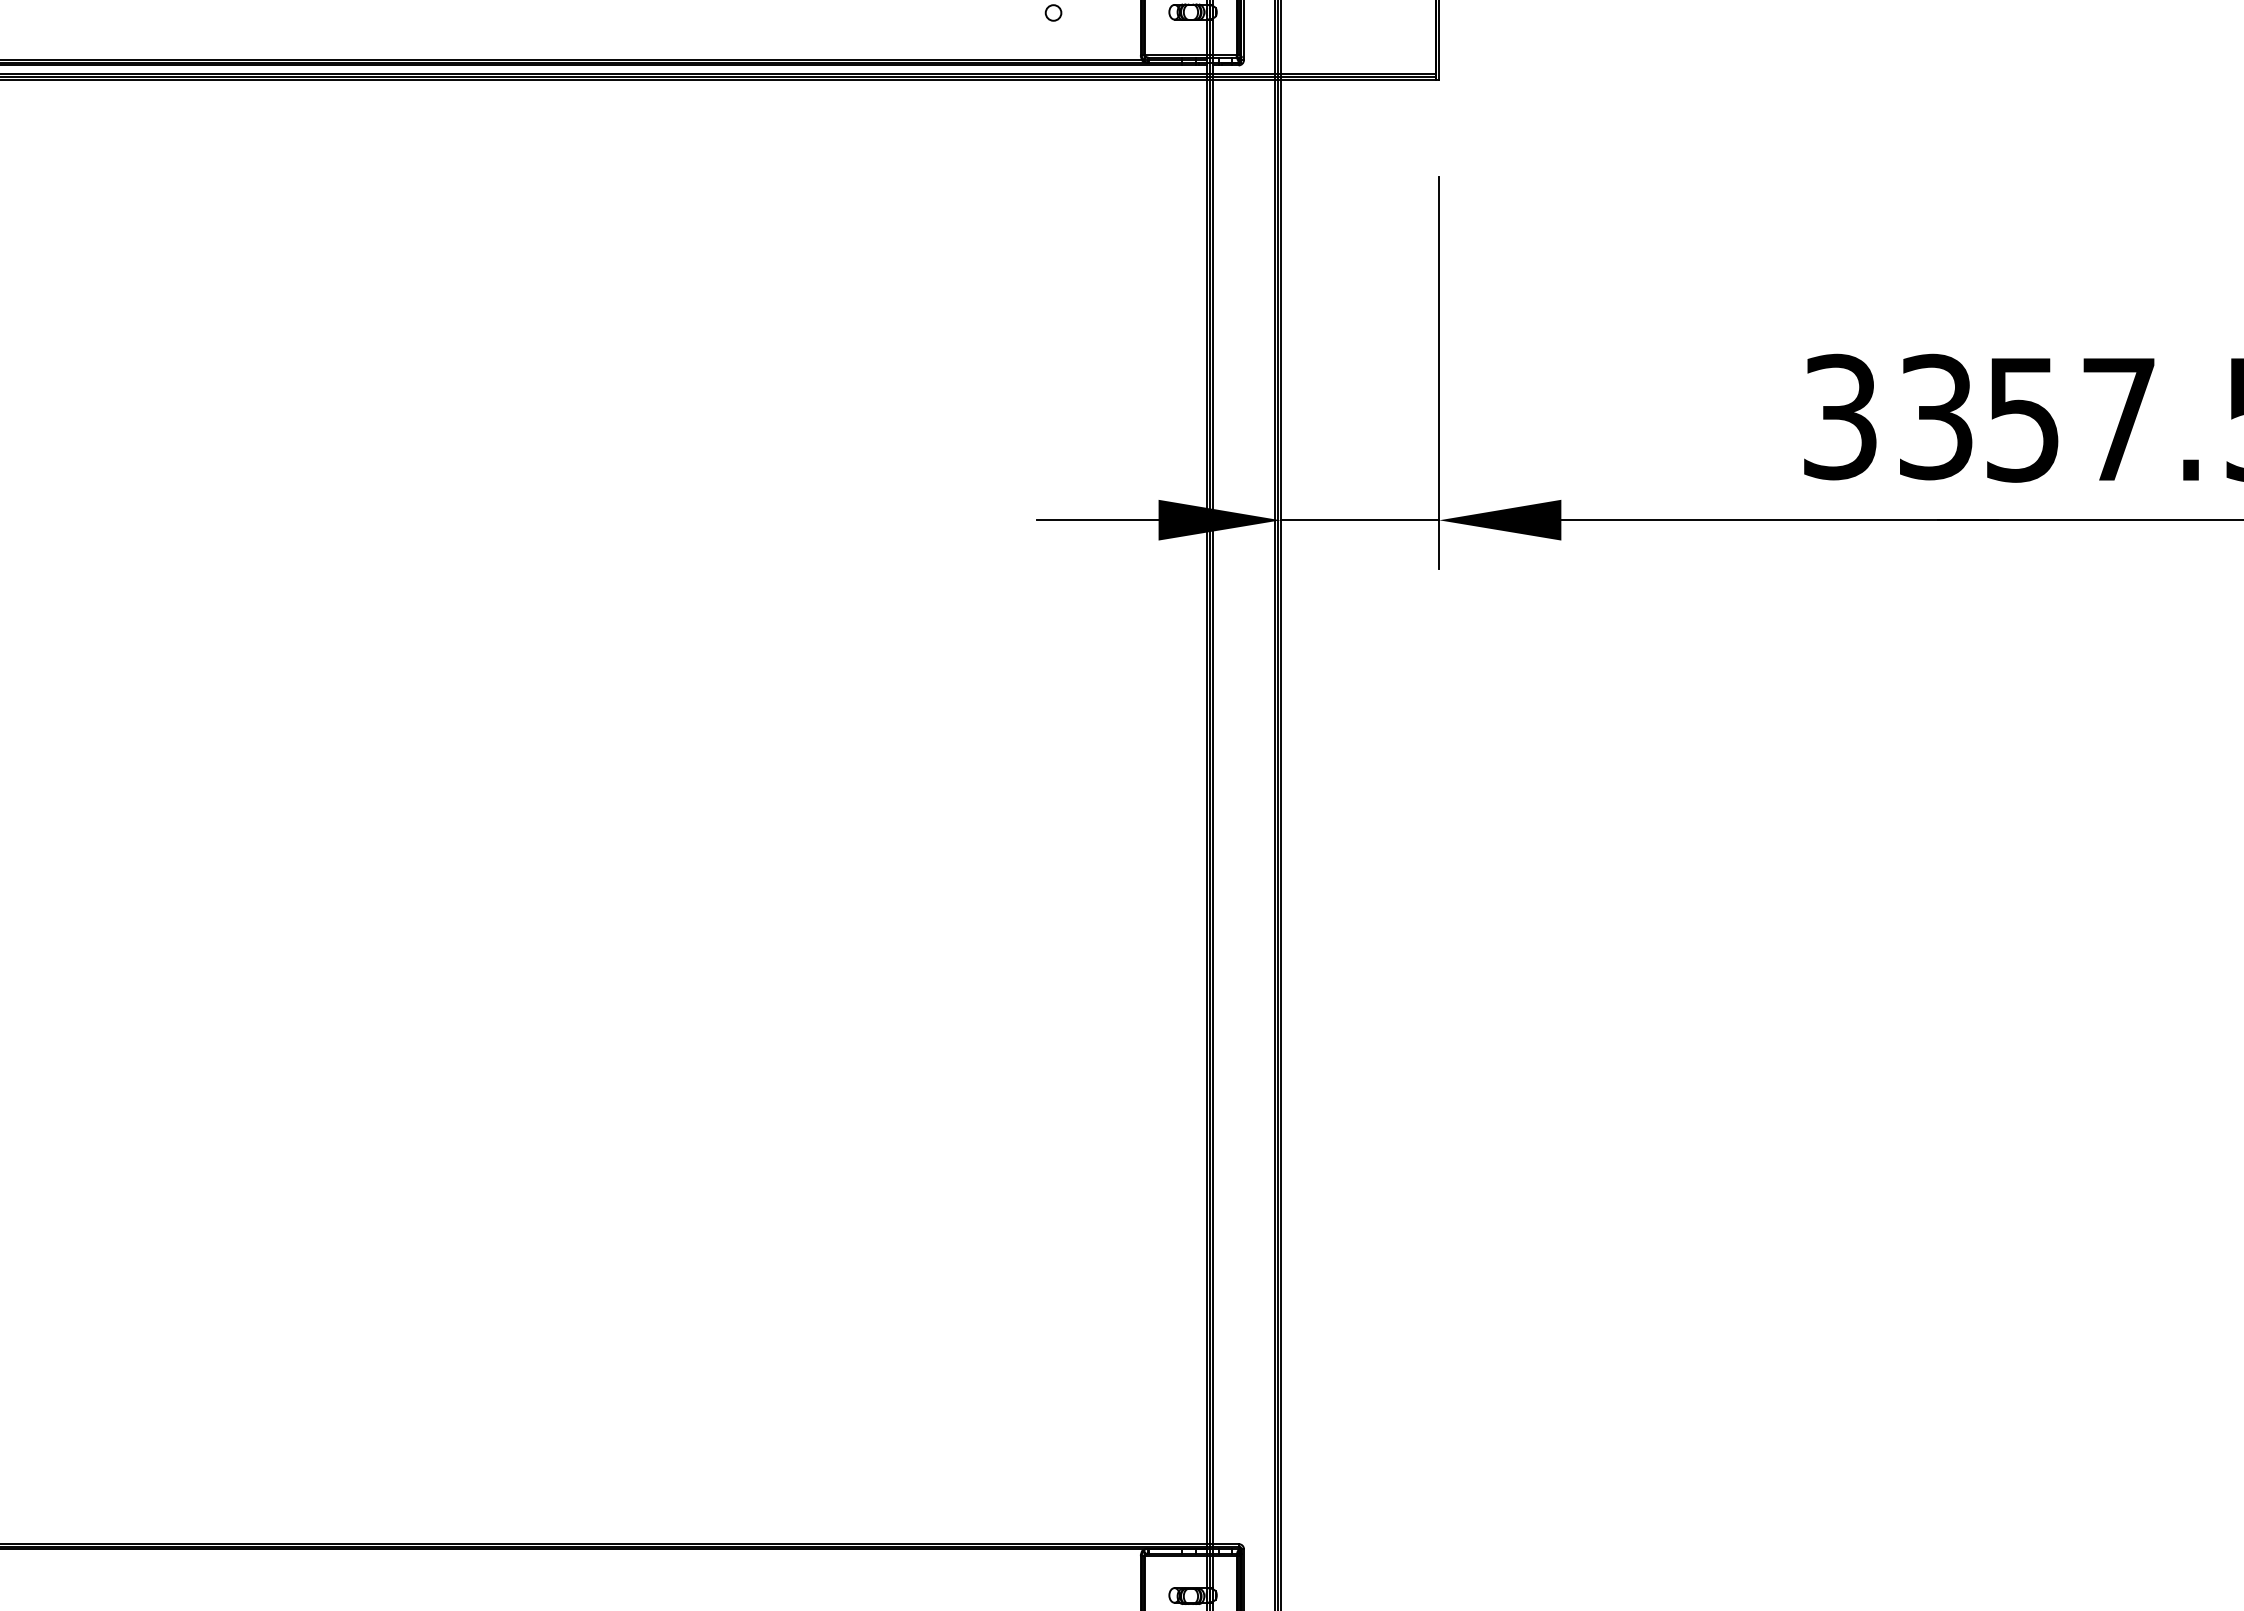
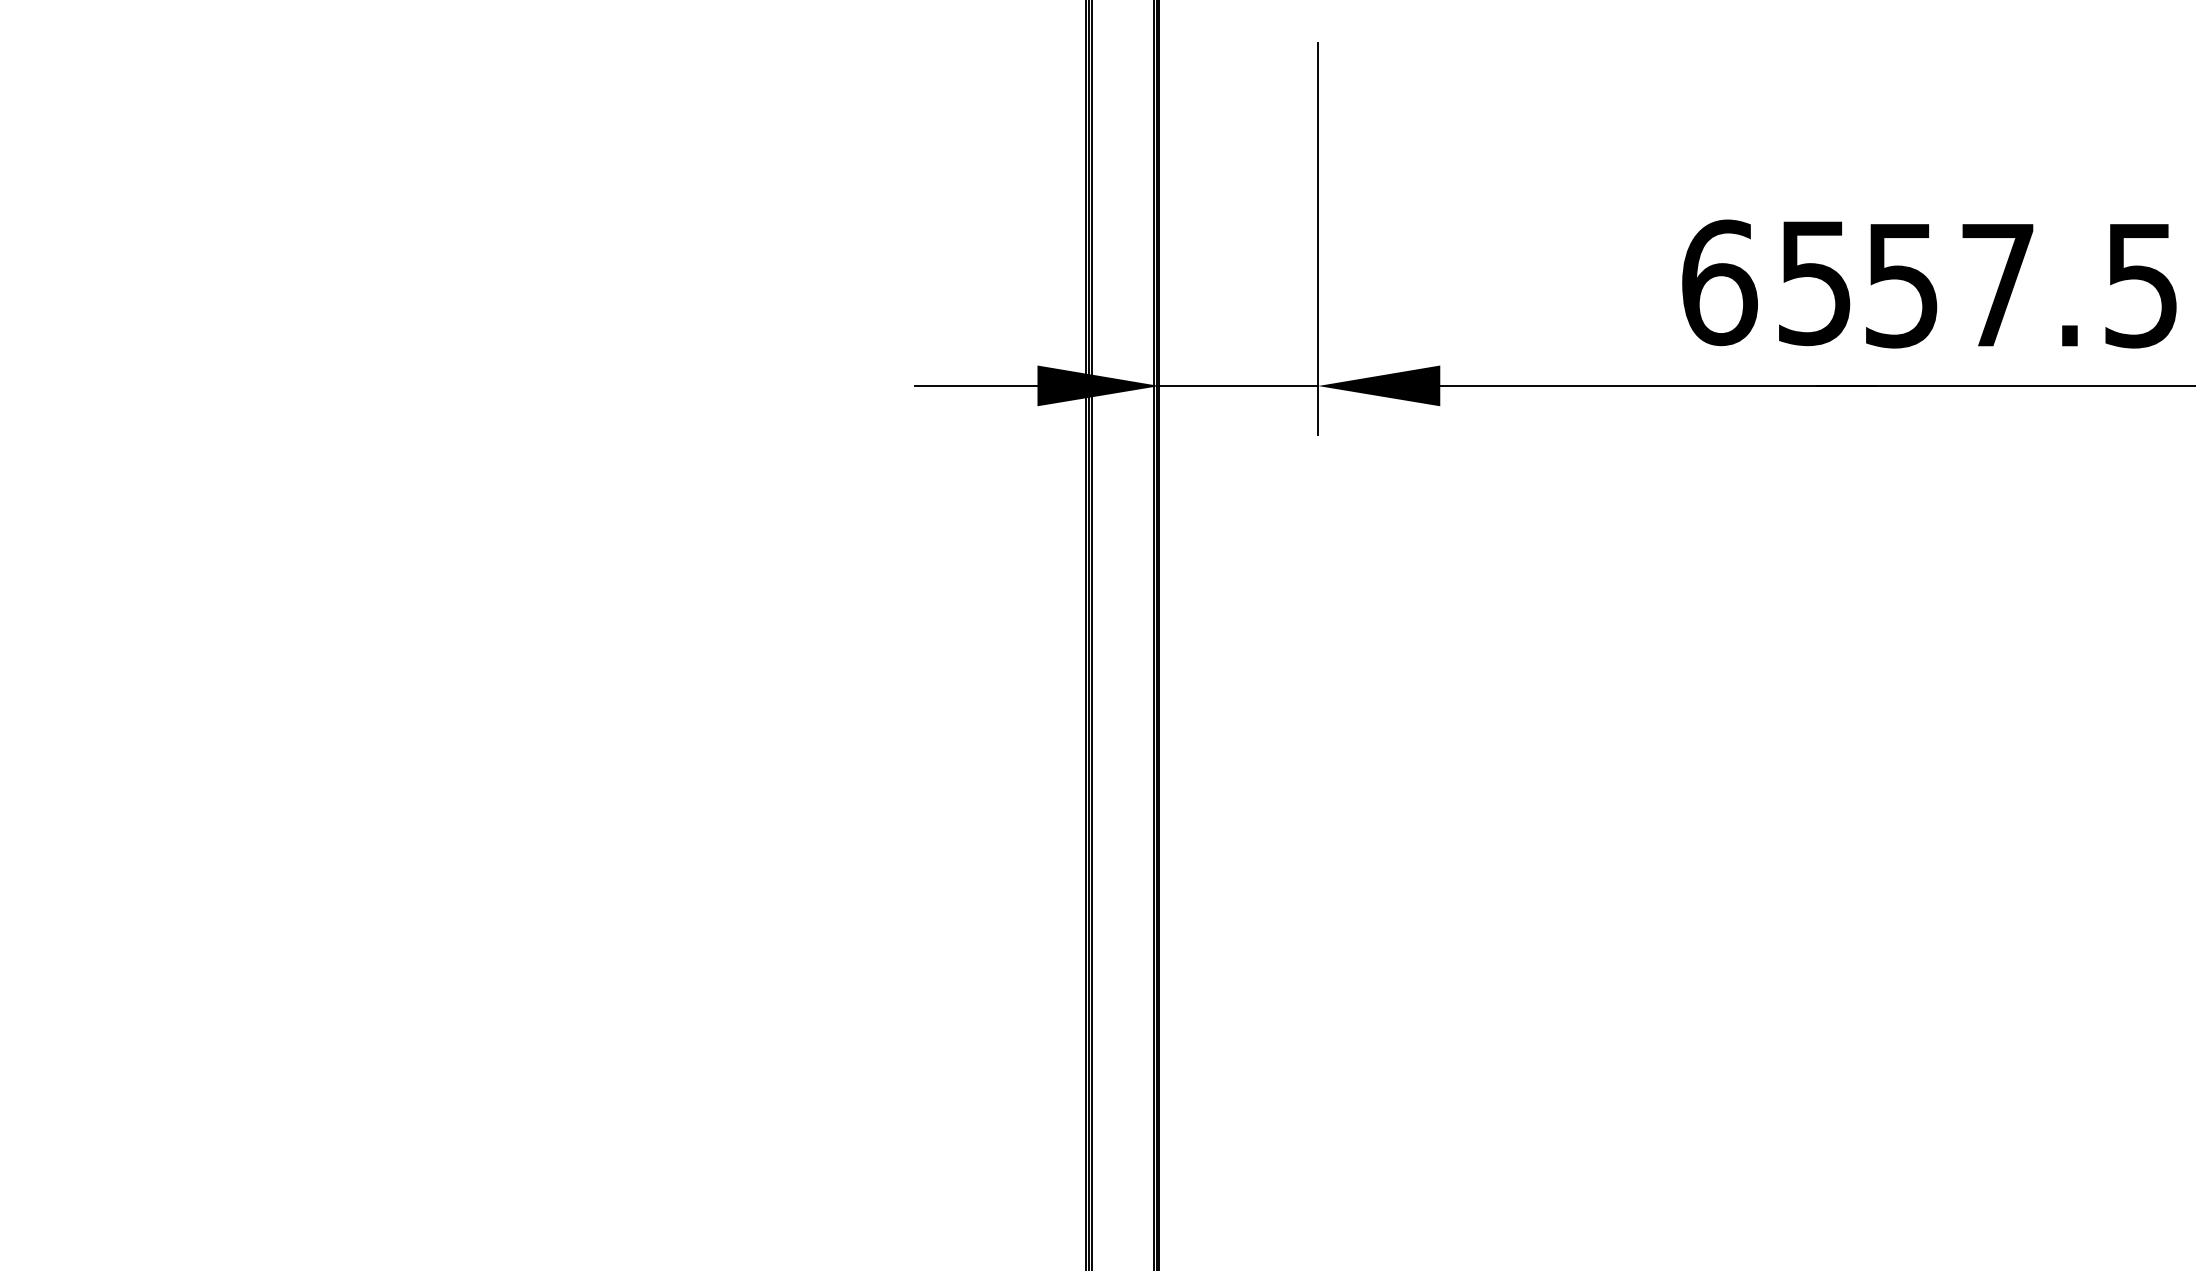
text: (1887, 416) -> (1766, 282), 33 -> 65

